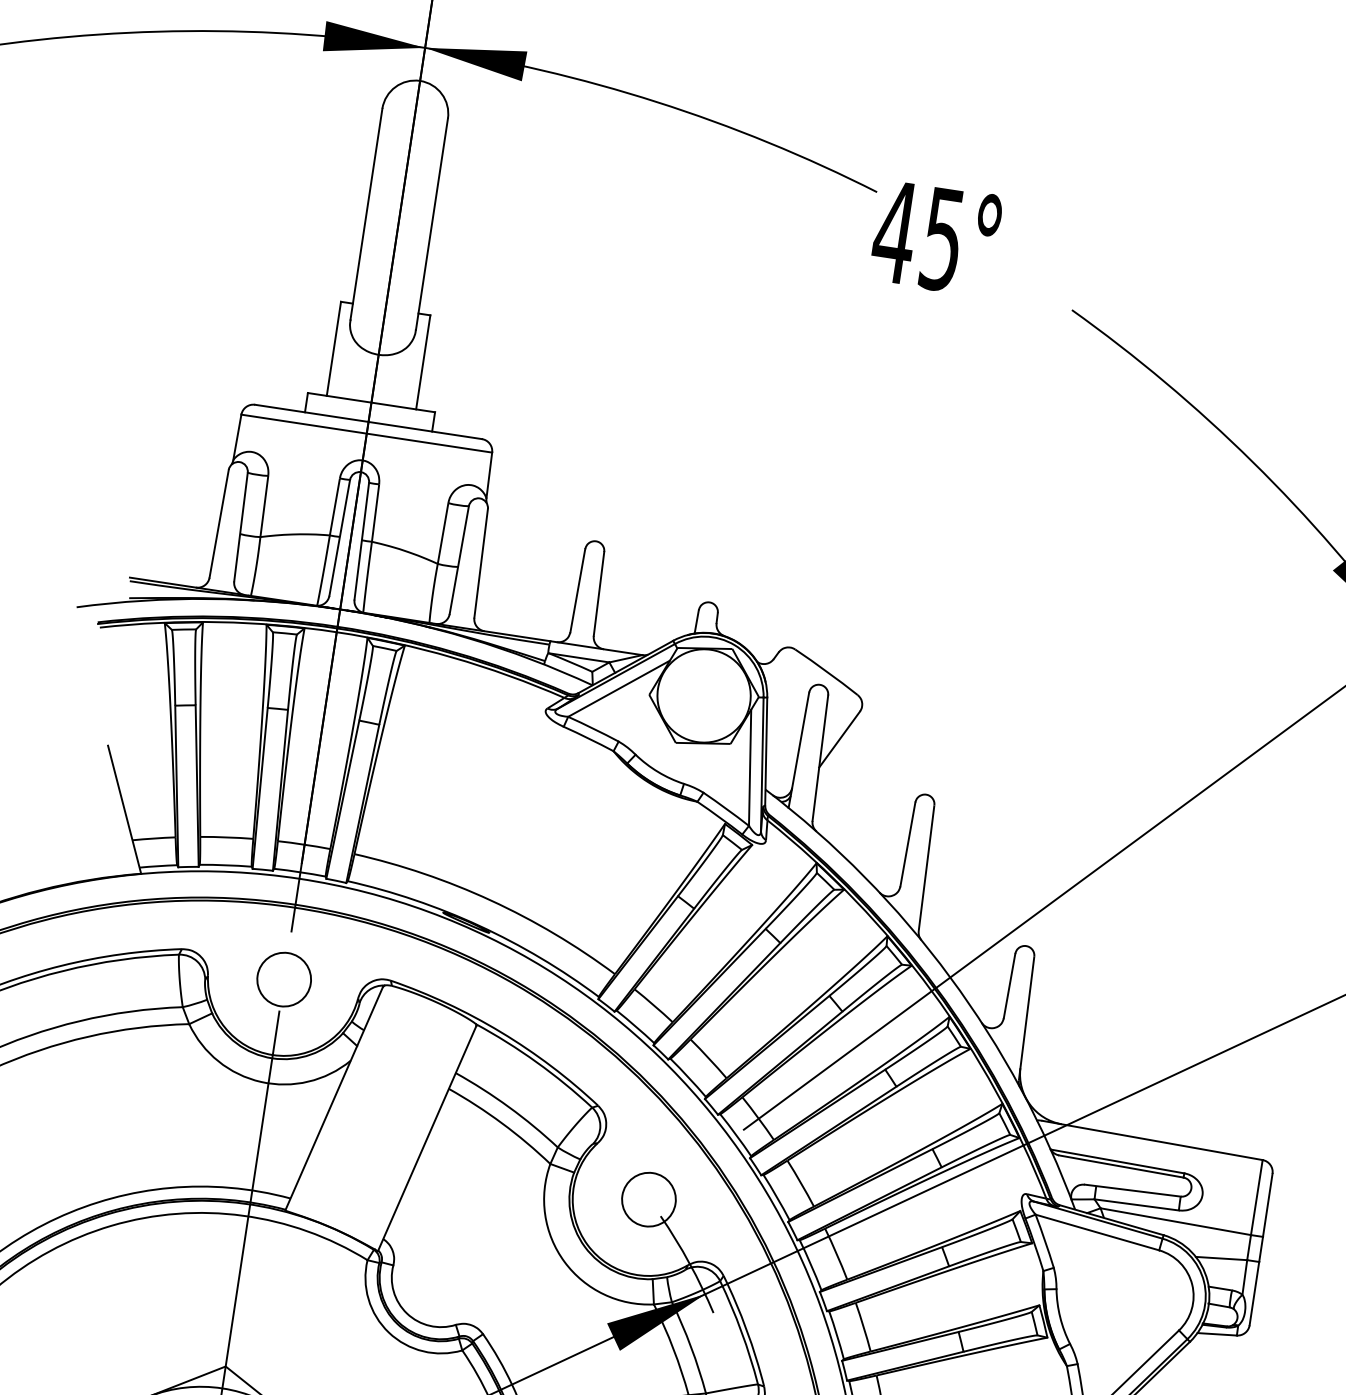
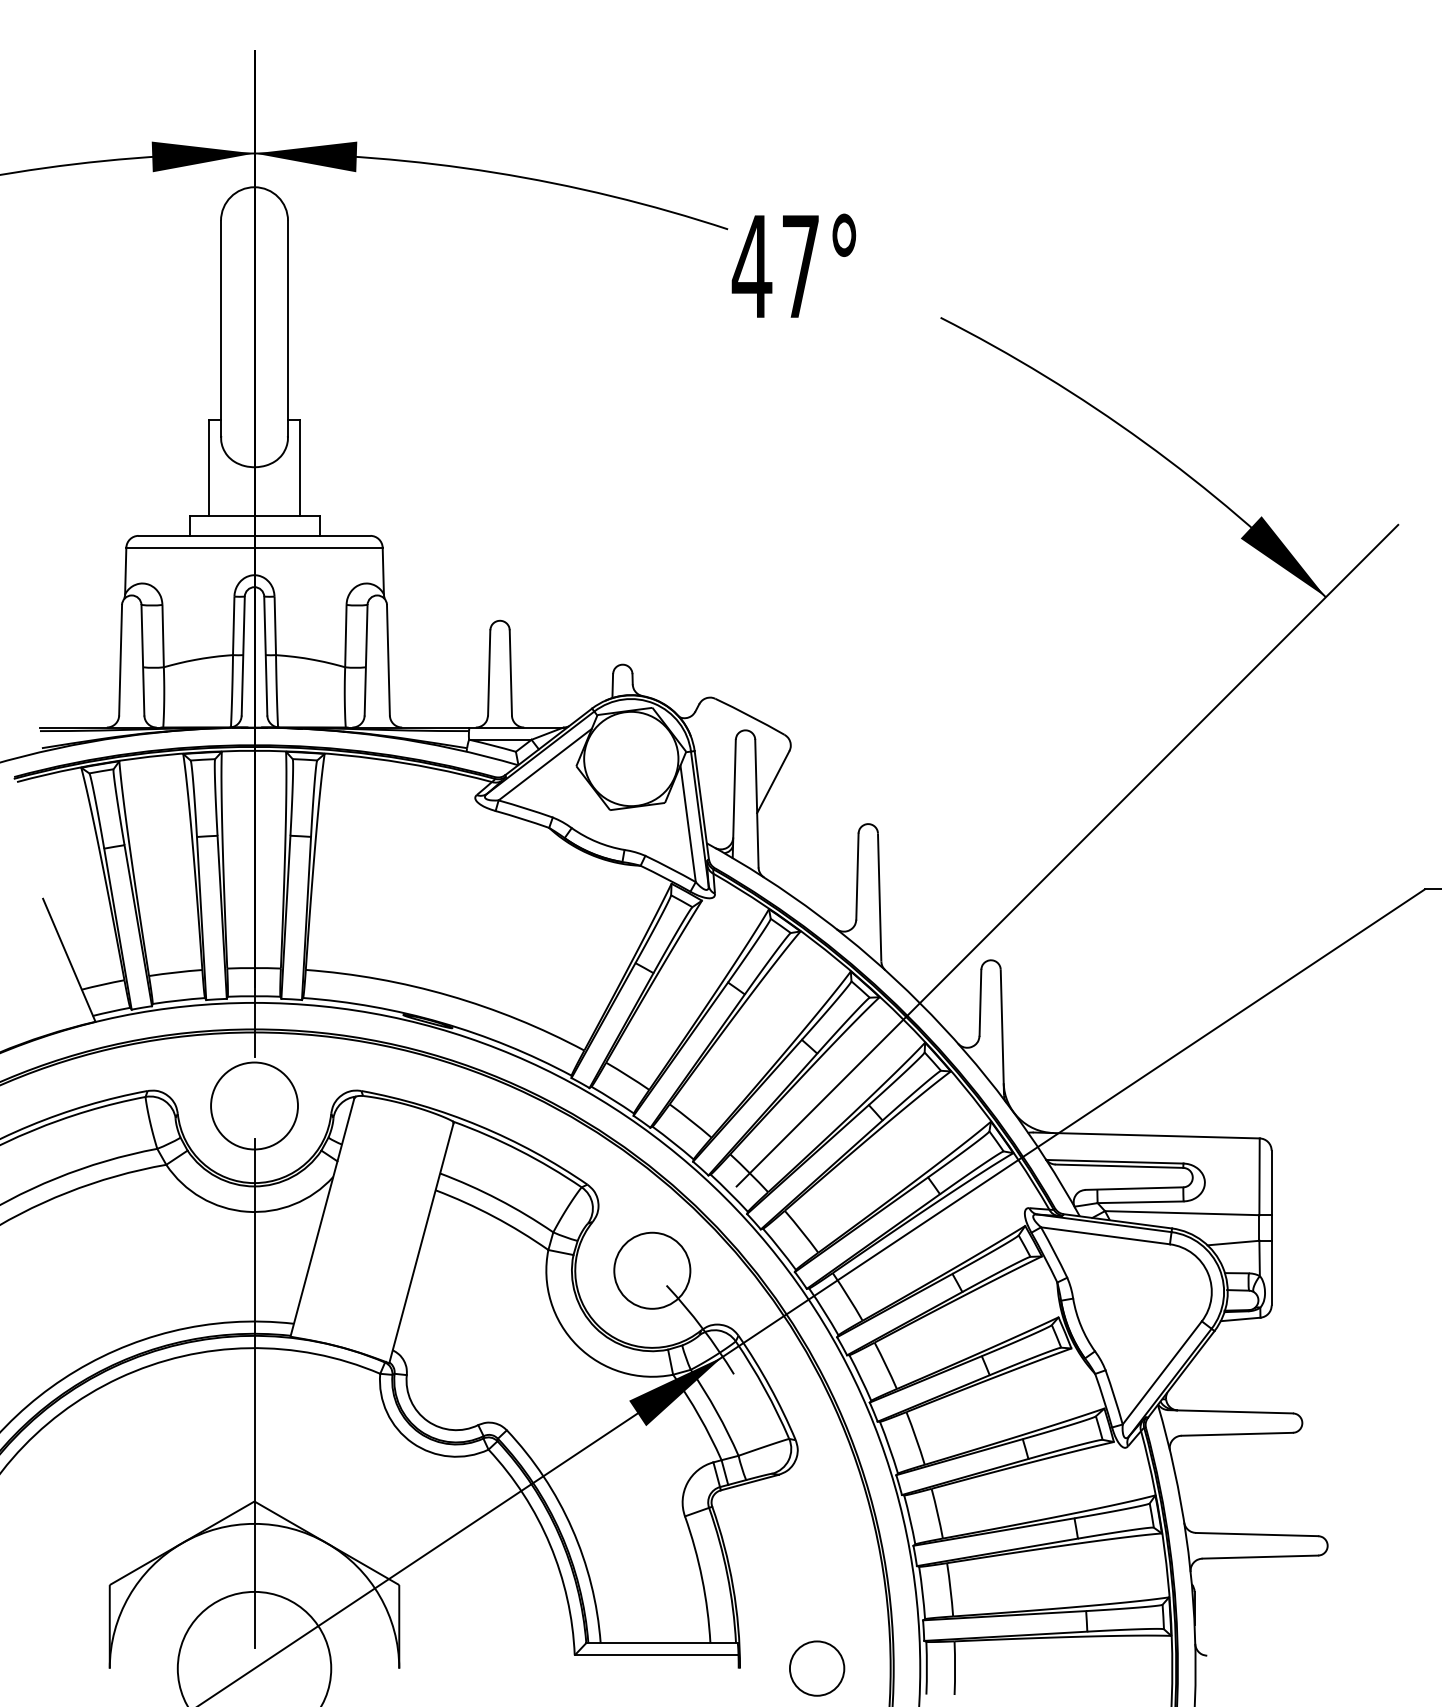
text: (942, 240) -> (800, 267), 45° -> 47°
circle: (284, 979) -> (254, 1105), size x1.6
circle: (649, 1199) -> (652, 1270), size x1.4

